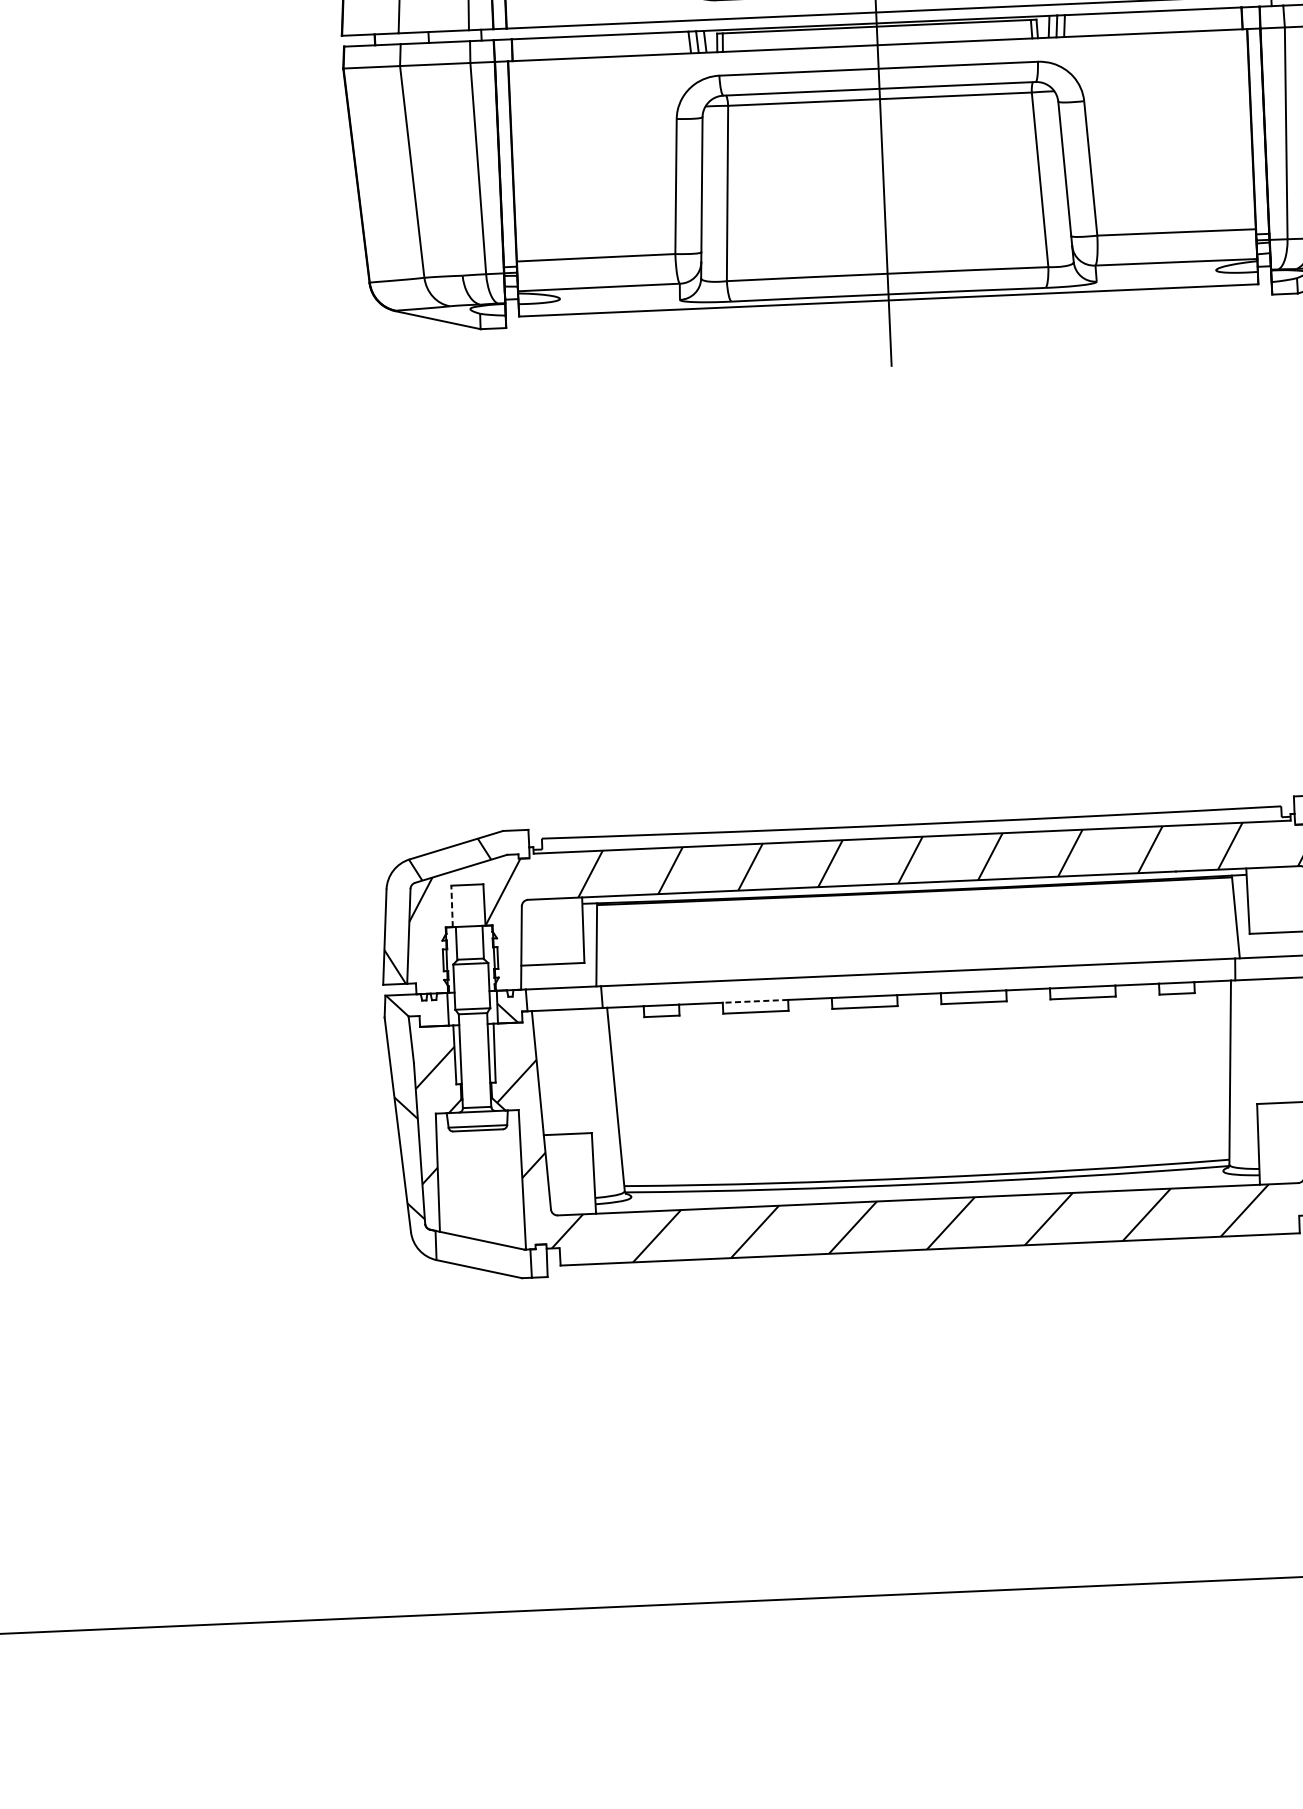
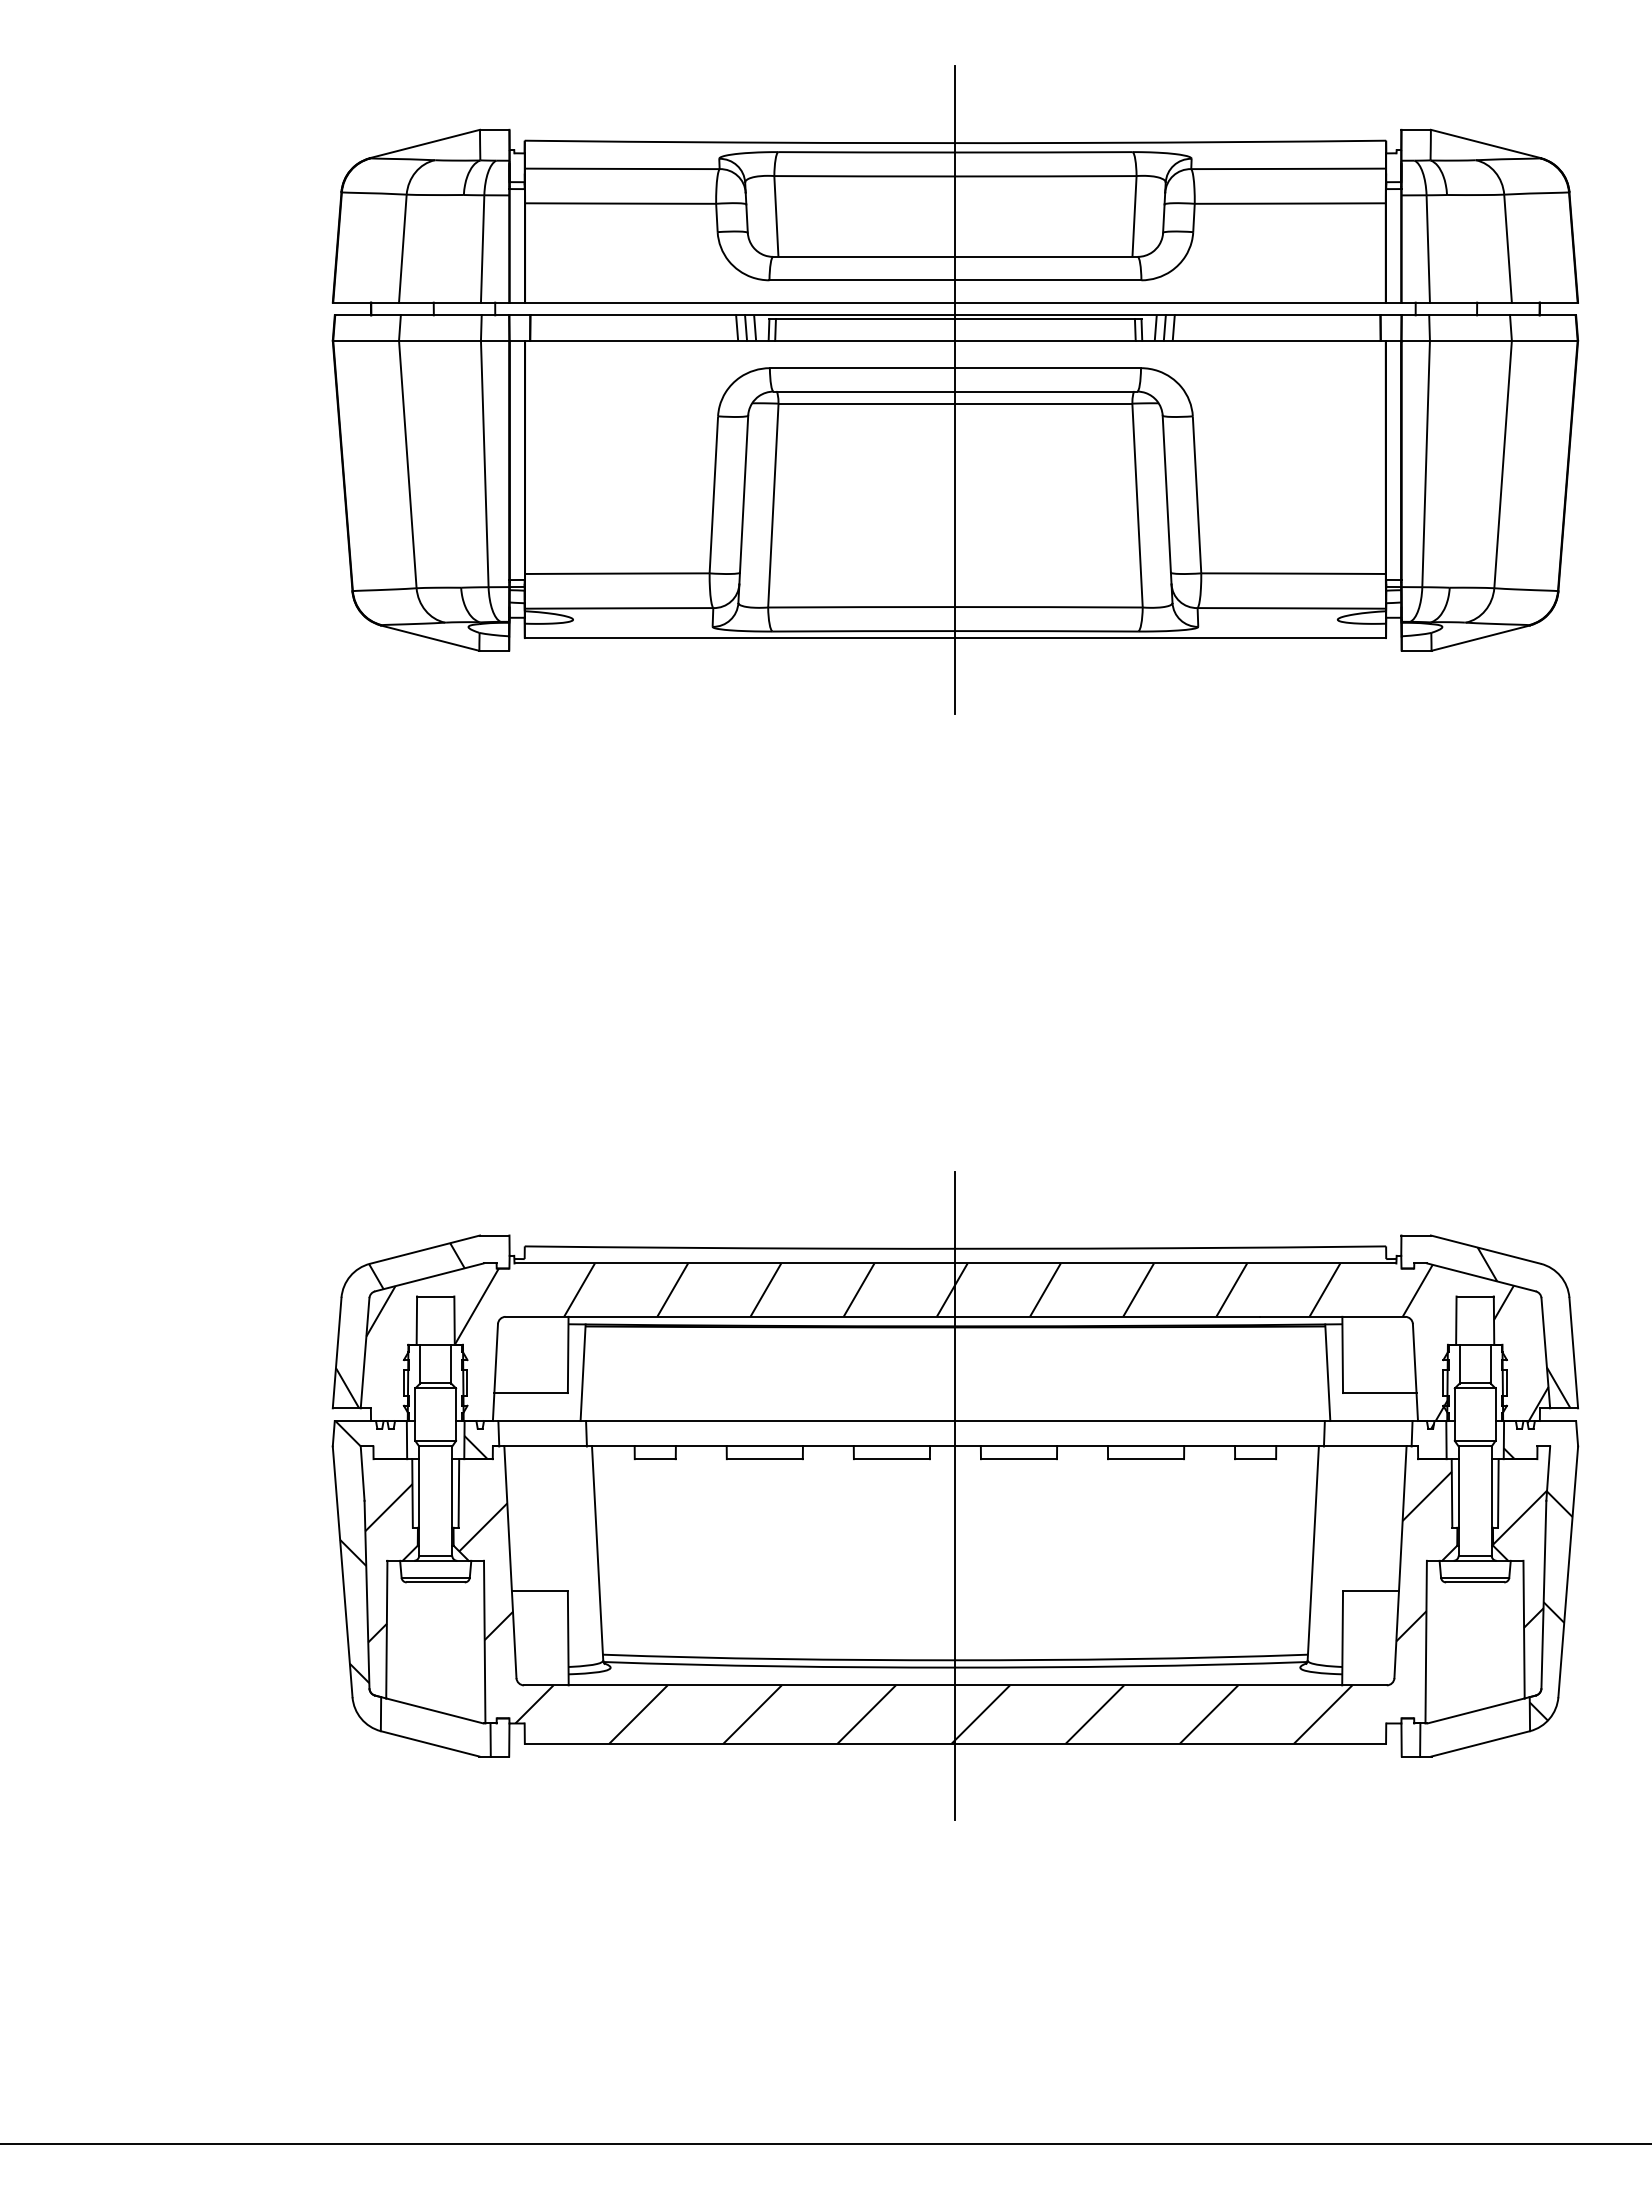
line: (451, 906) -> (416, 1320), dashed -> solid
line: (755, 1001) -> (764, 1446), dashed -> solid
line: (920, 1036) -> (955, 1495), added

